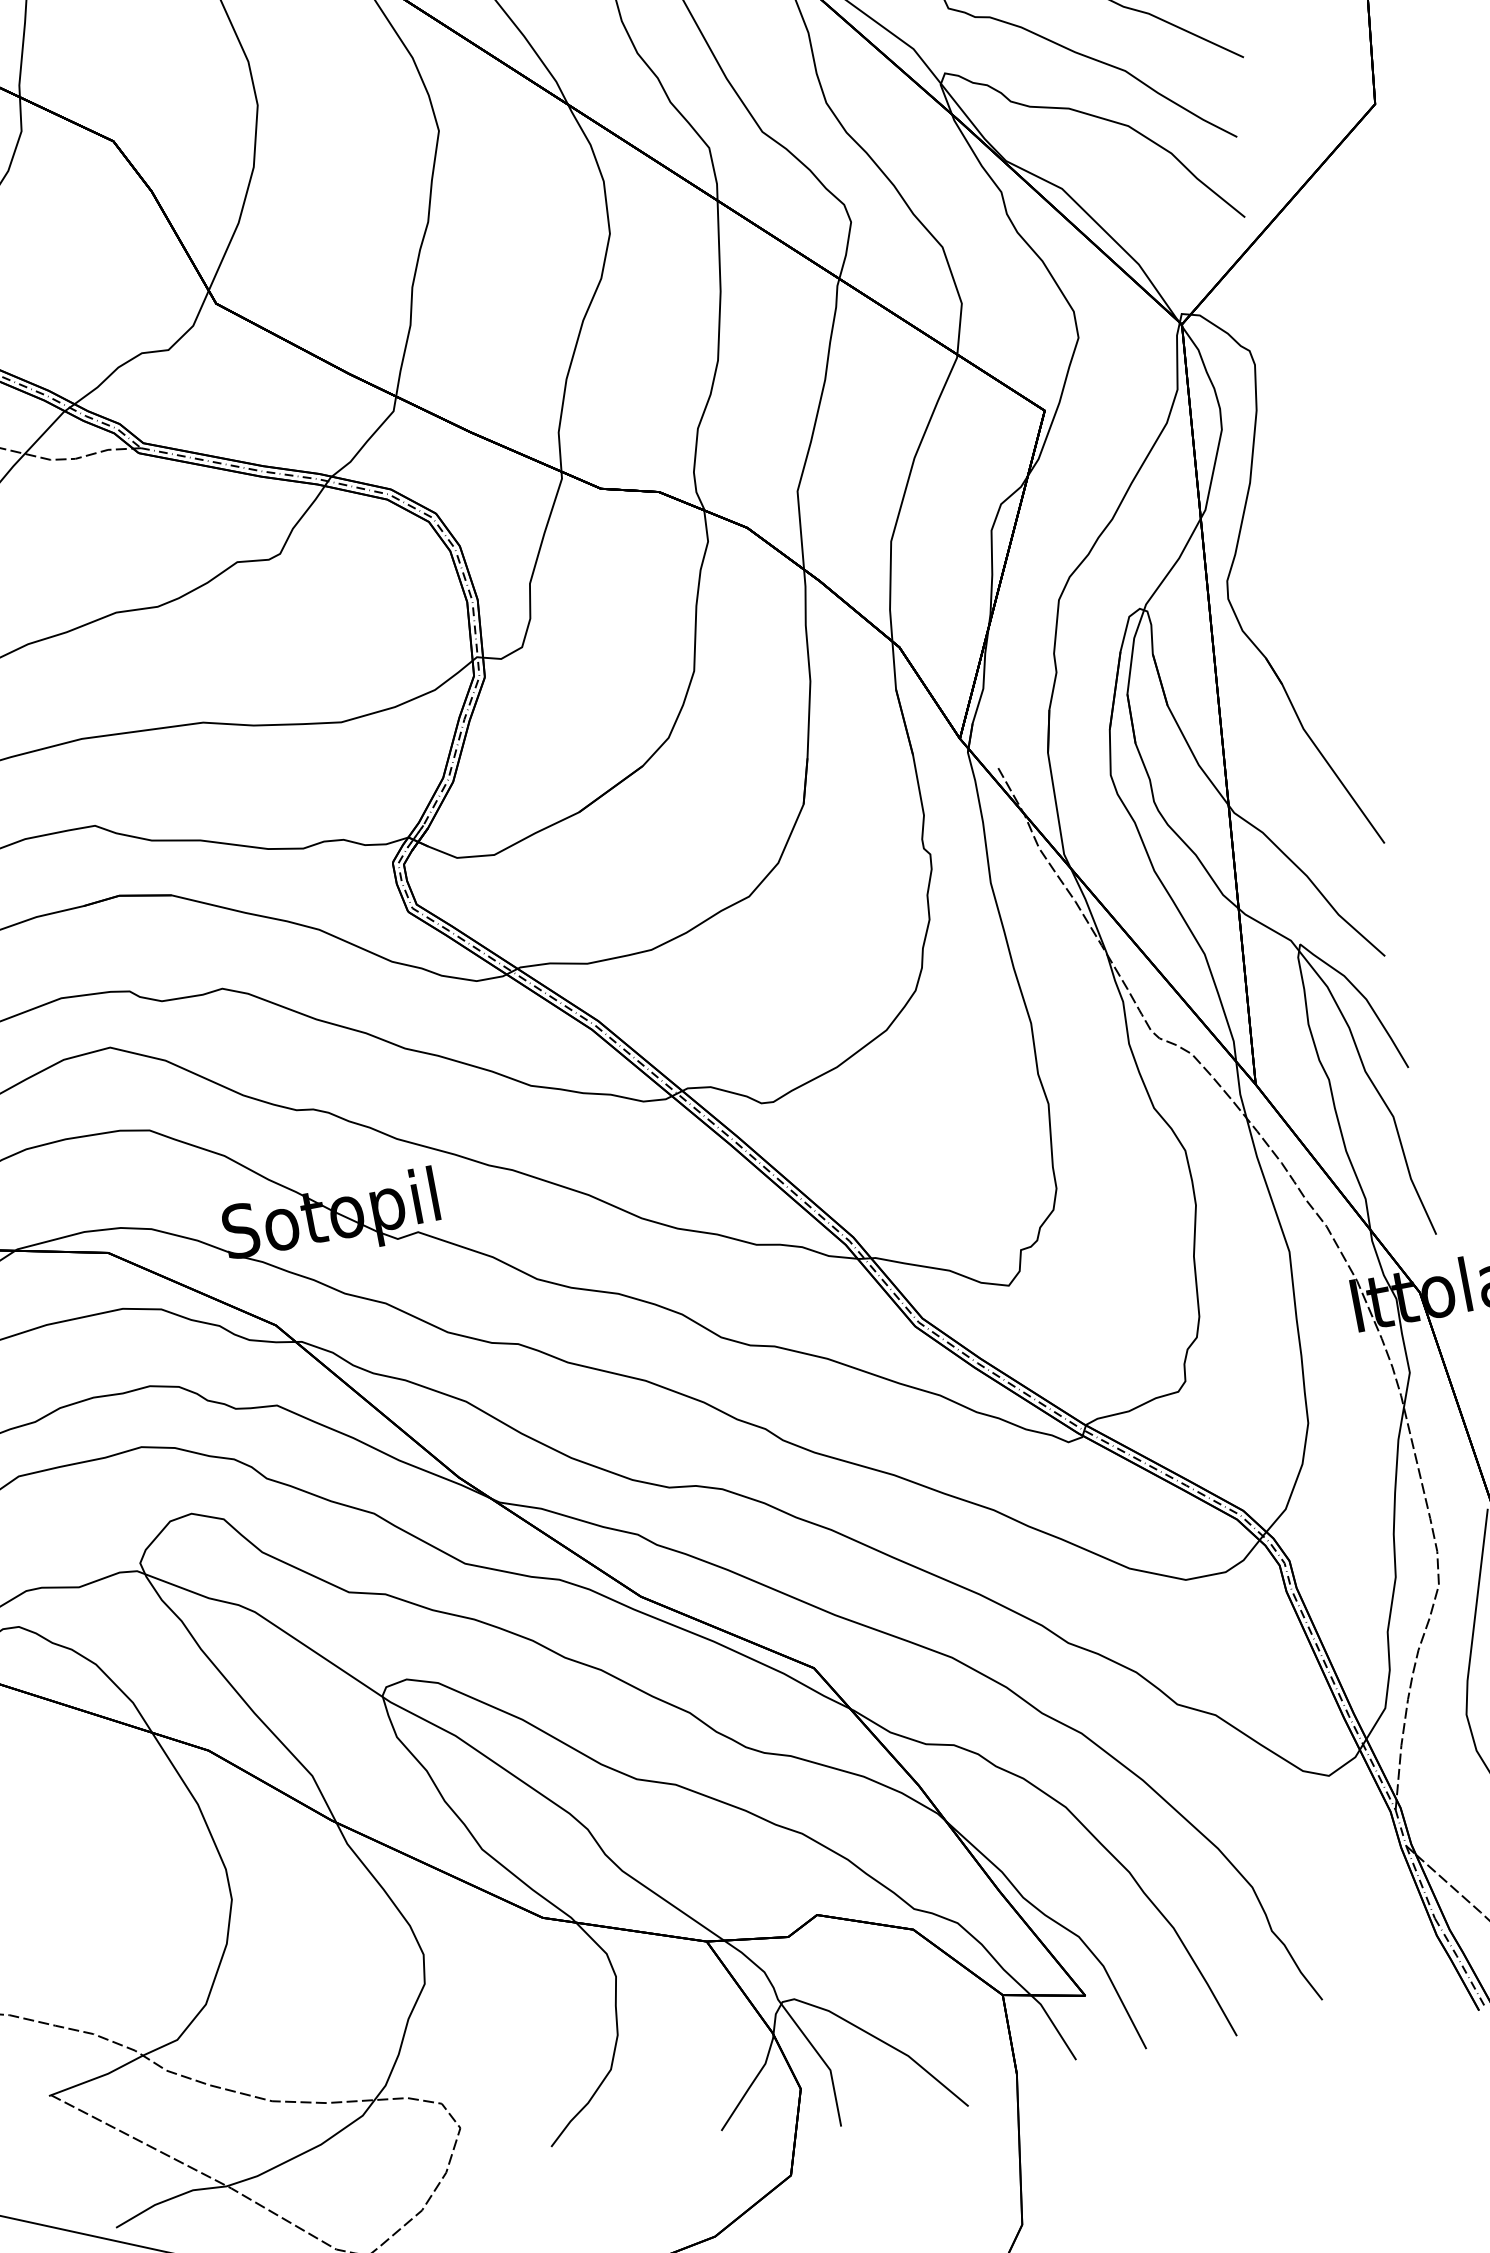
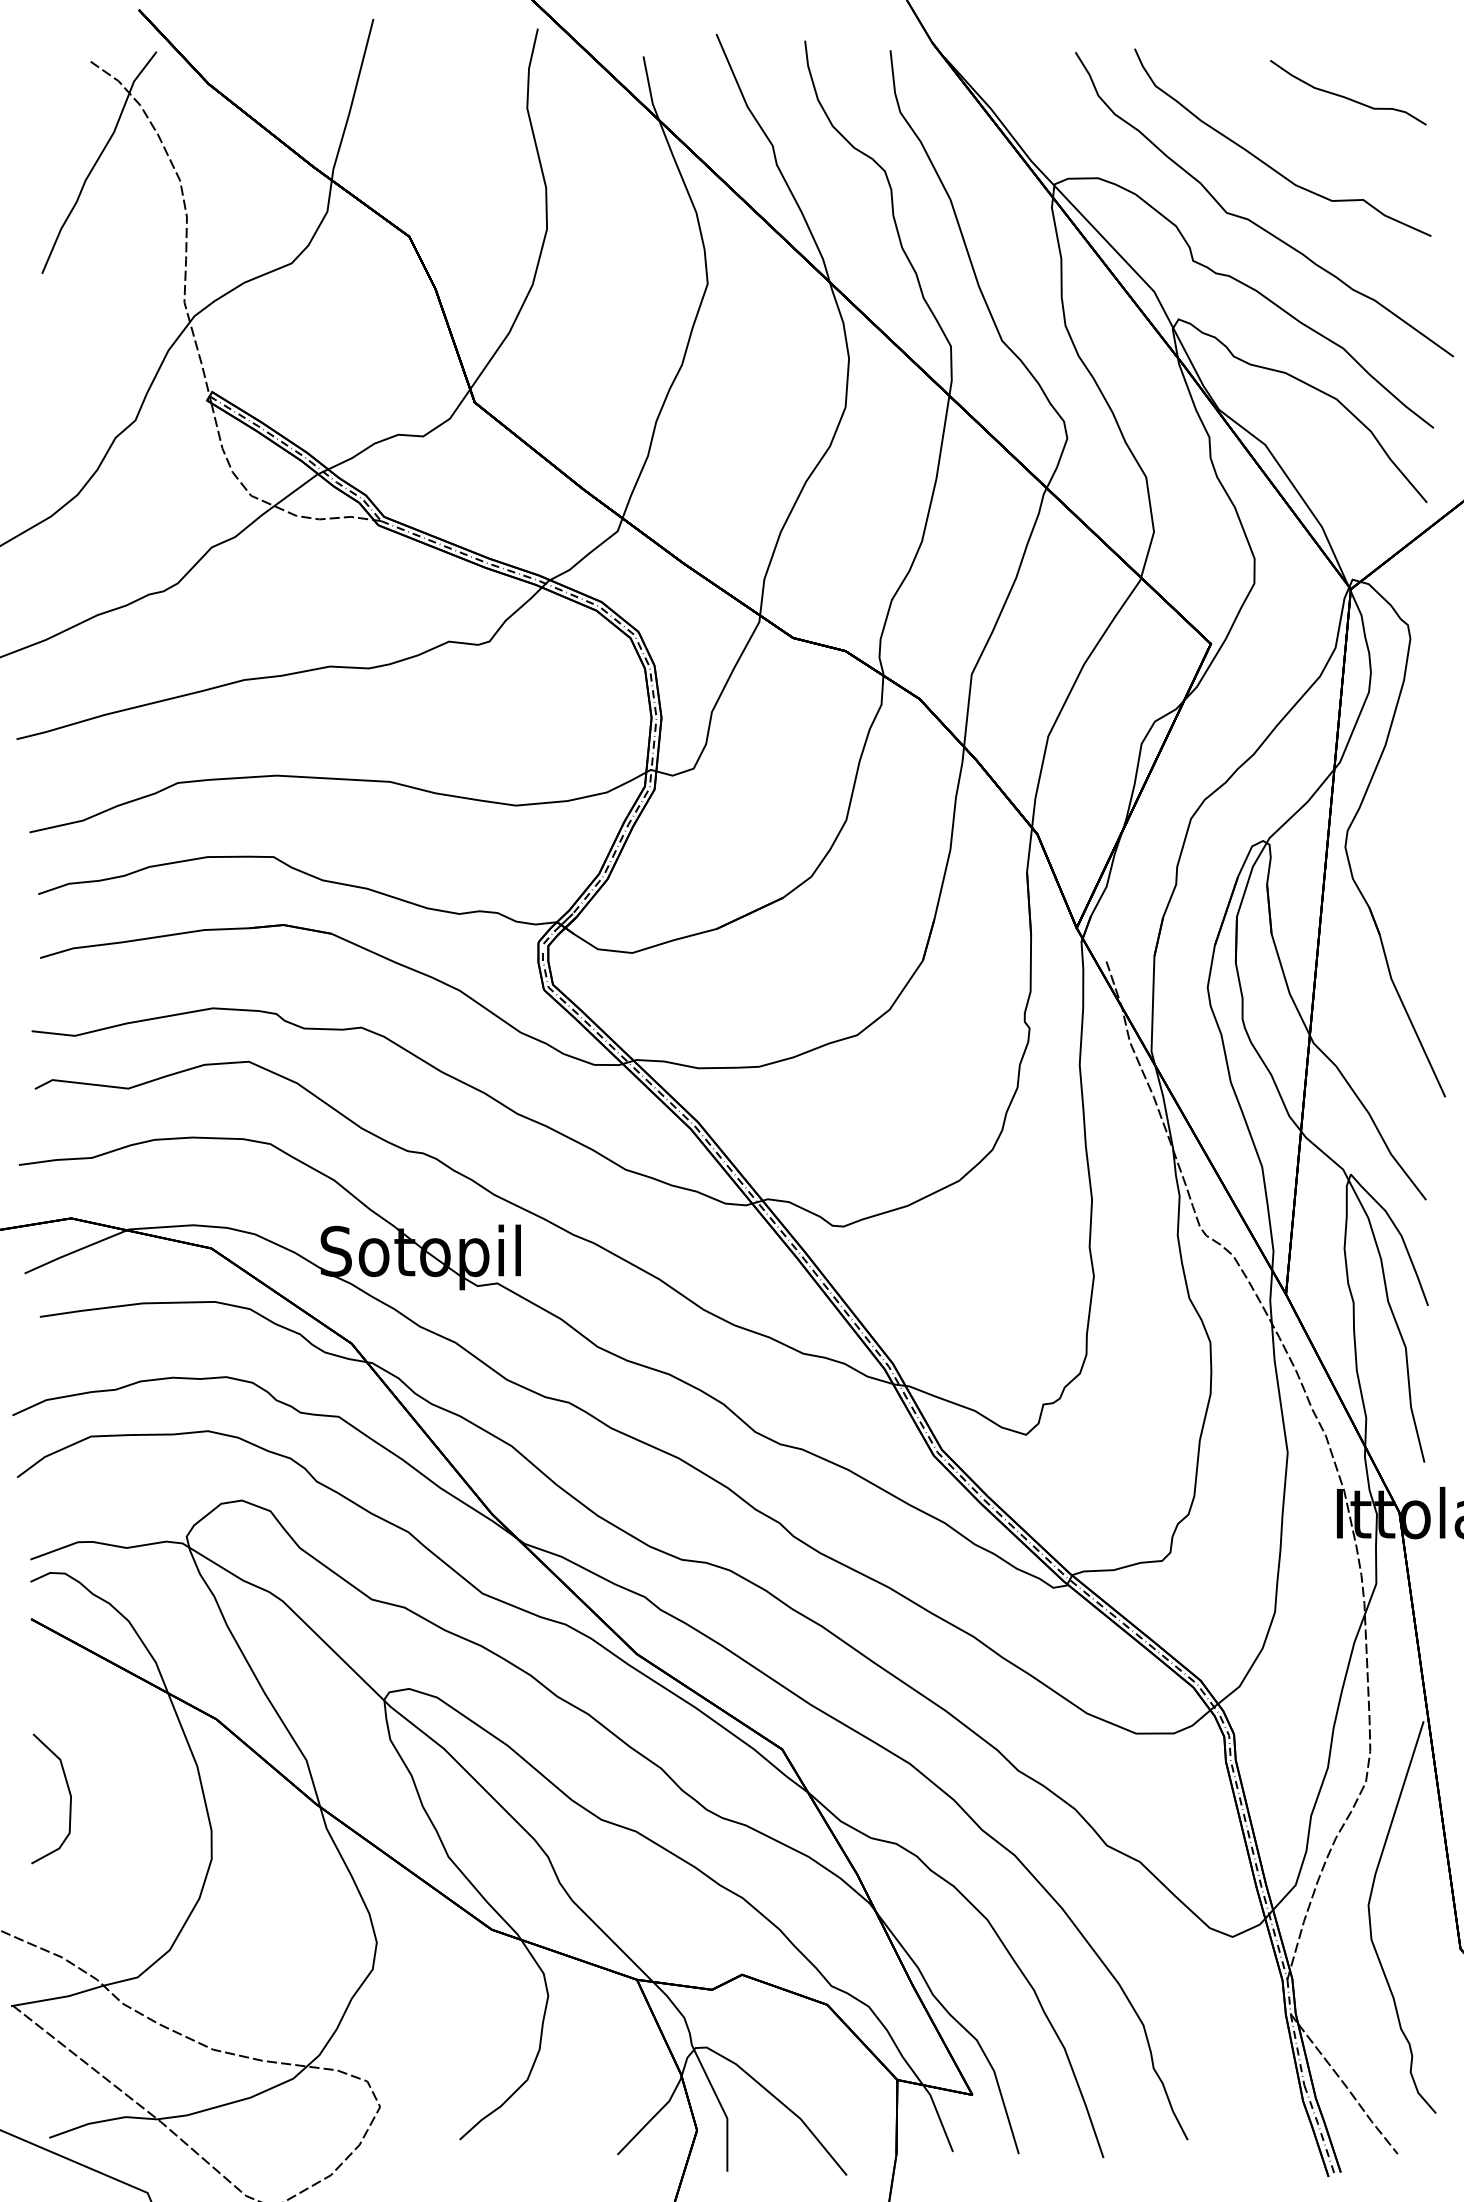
curve: (68, 1861) -> (69, 1795), added

